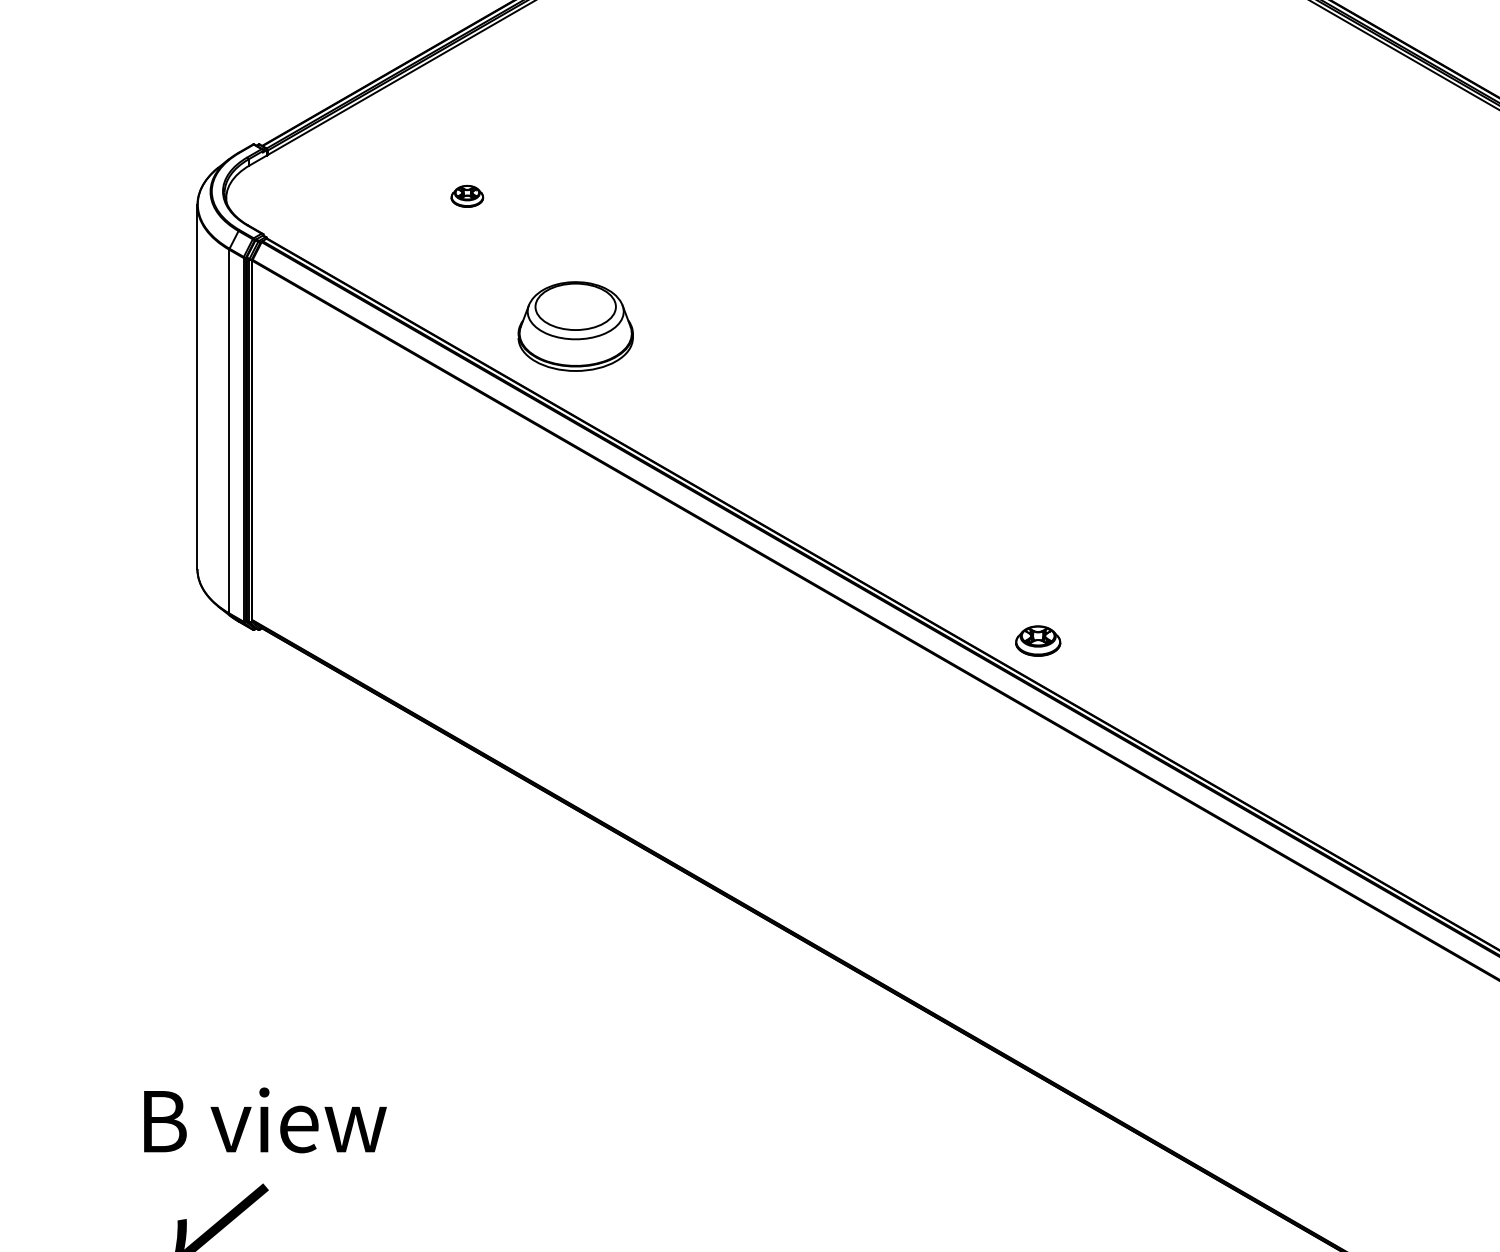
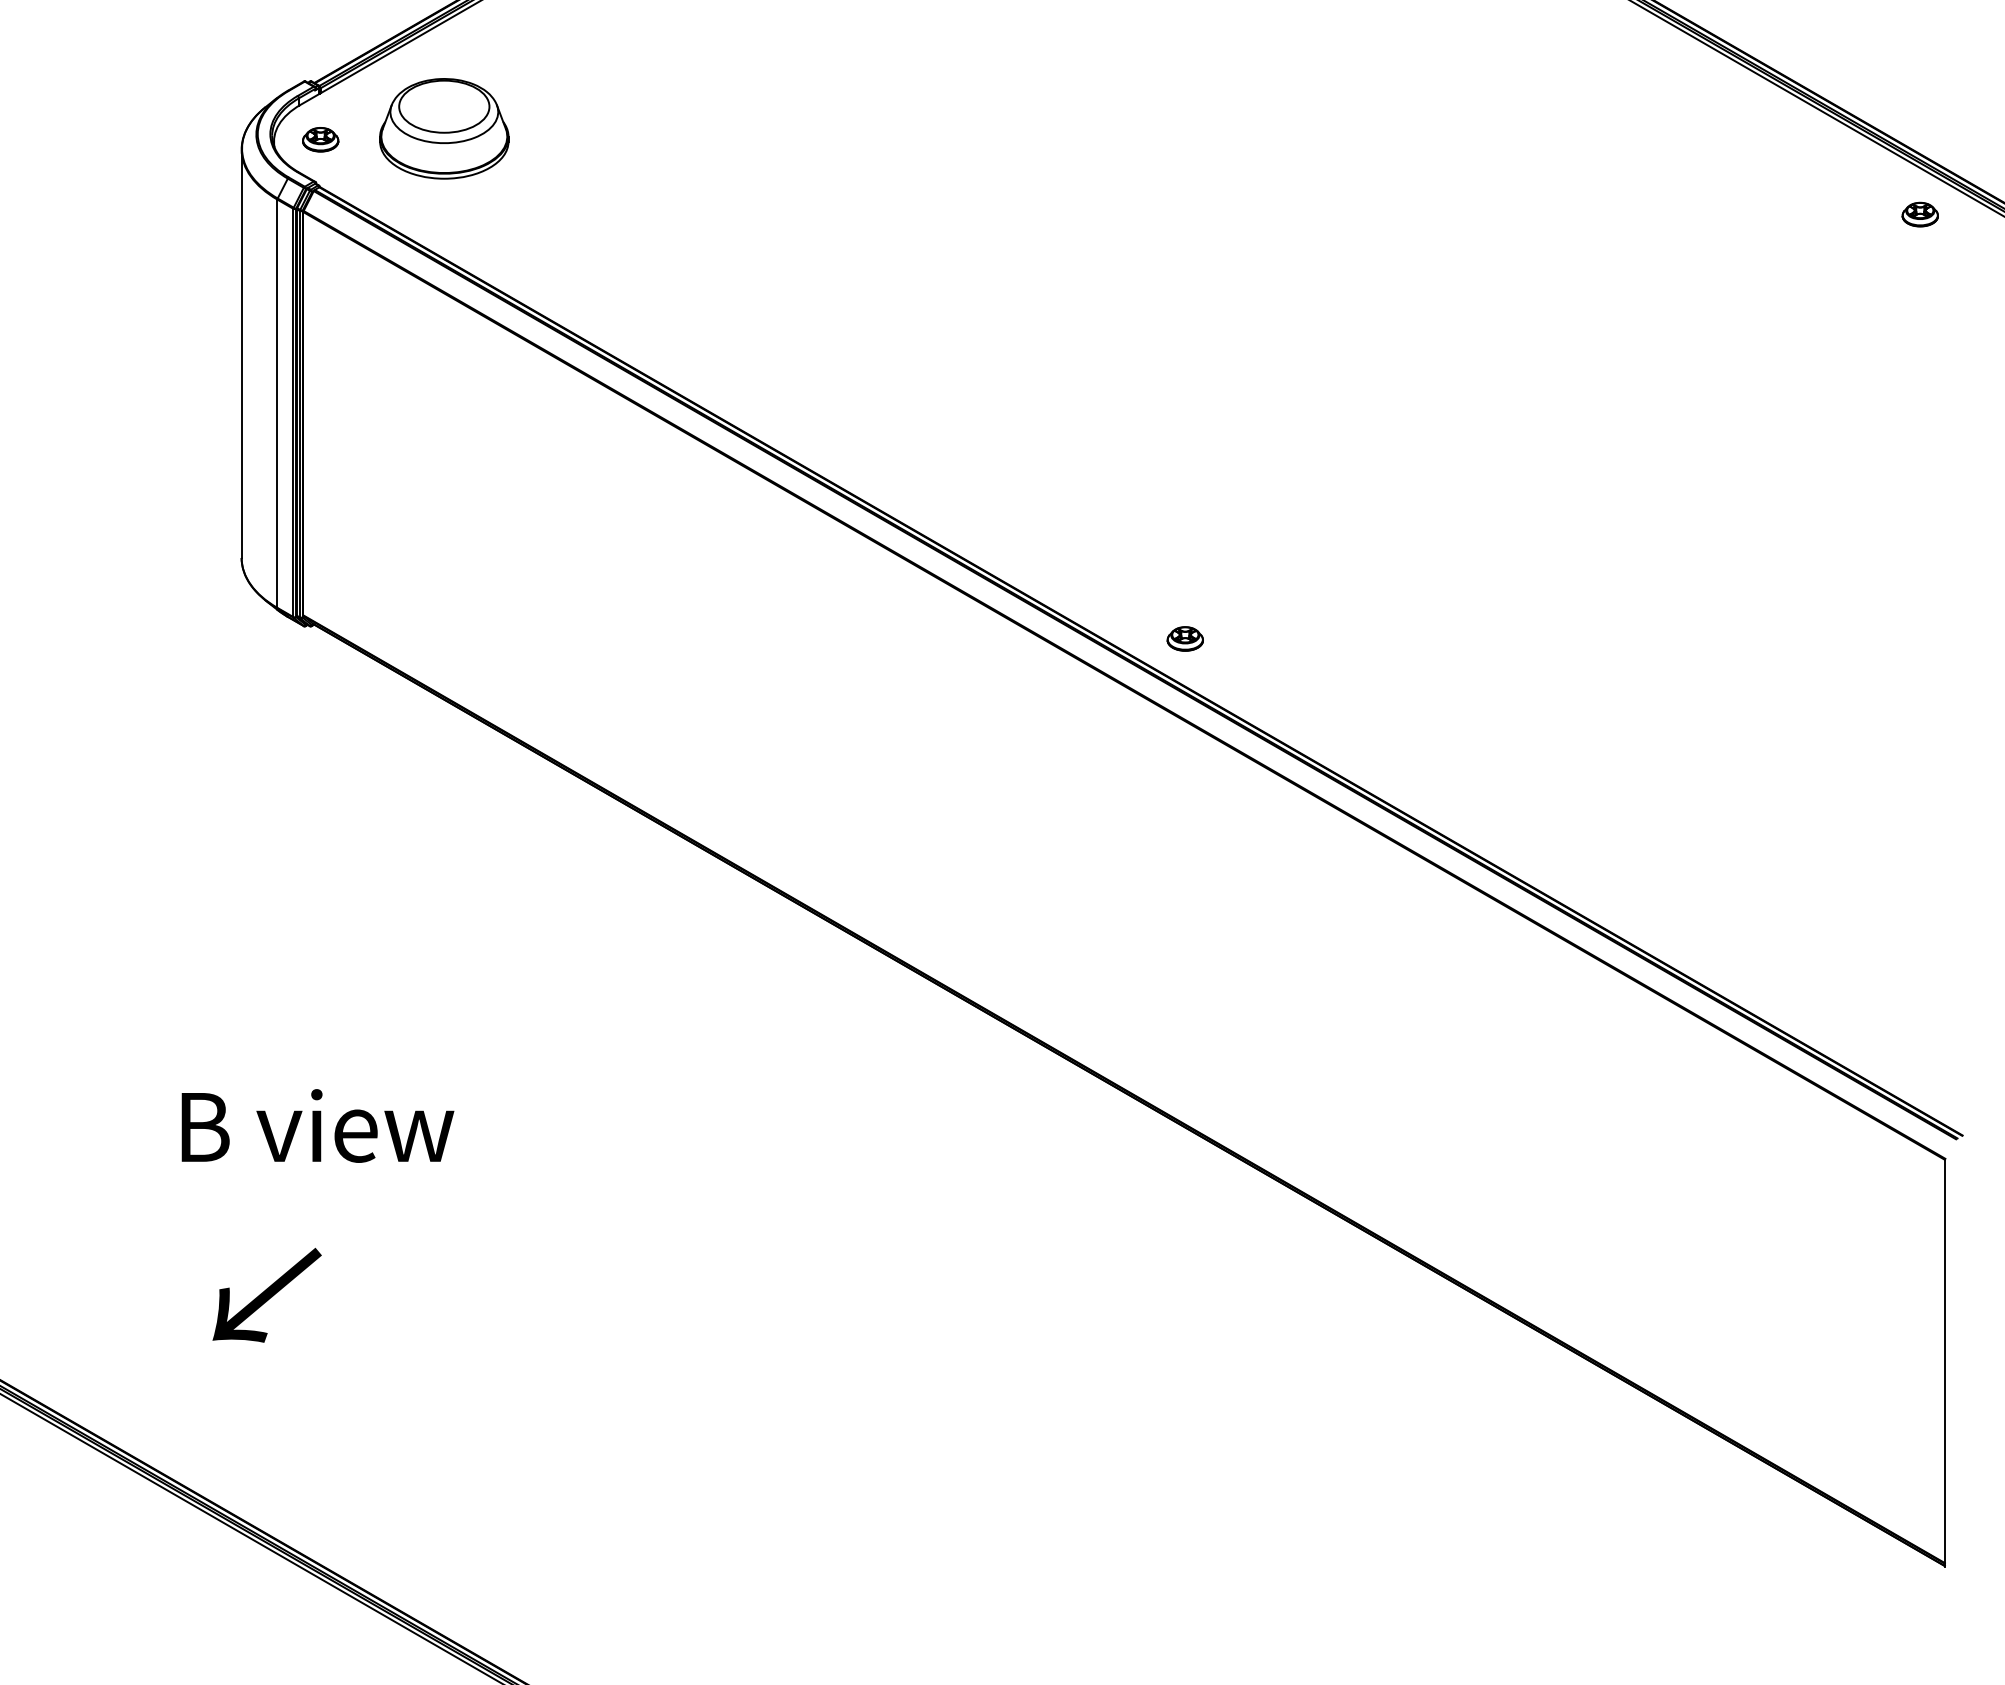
part: (467, 196) -> (320, 139), moved
part: (575, 326) -> (444, 128), moved
part: (1037, 640) -> (1184, 638), size x0.71
text: (264, 1119) -> (317, 1125), moved

